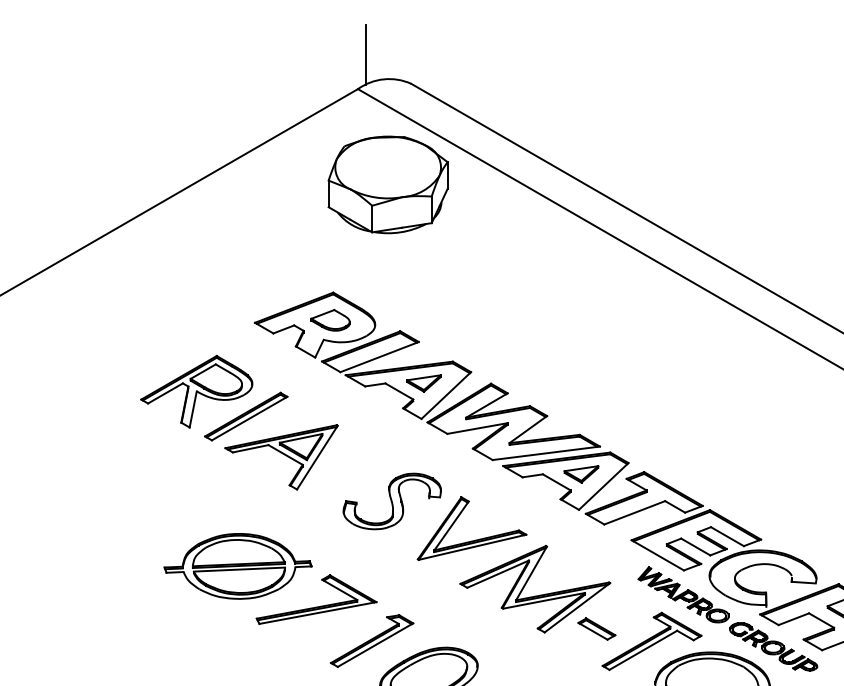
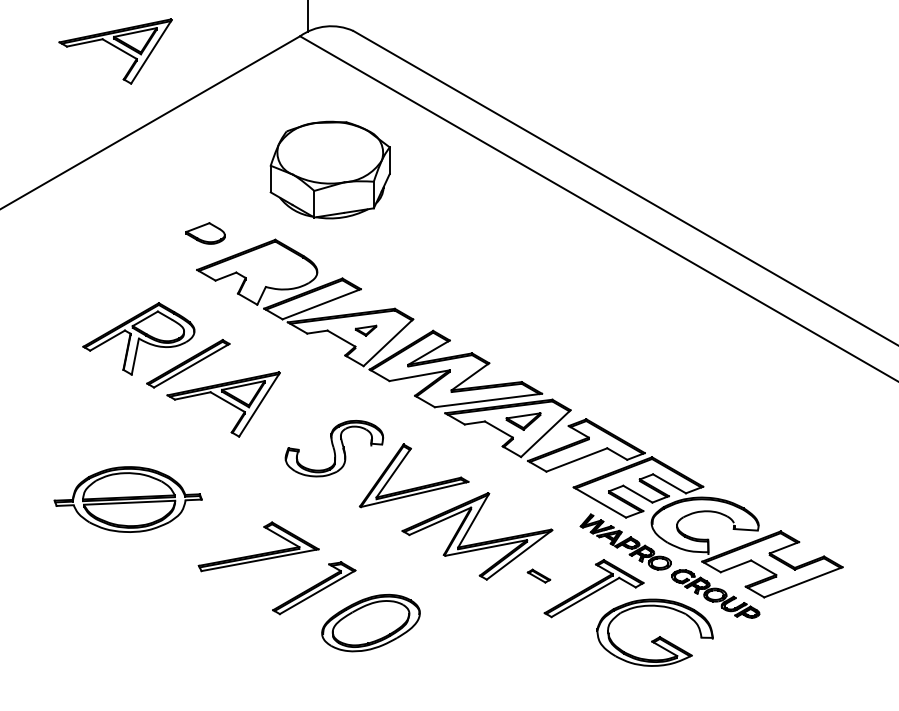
part: (173, 104) -> (115, 51), added
part: (387, 184) -> (329, 169), moved
part: (330, 320) -> (205, 233), moved
part: (423, 383) -> (365, 330), size x0.6
part: (237, 566) -> (127, 499), moved
part: (596, 628) -> (538, 575), size x0.6

